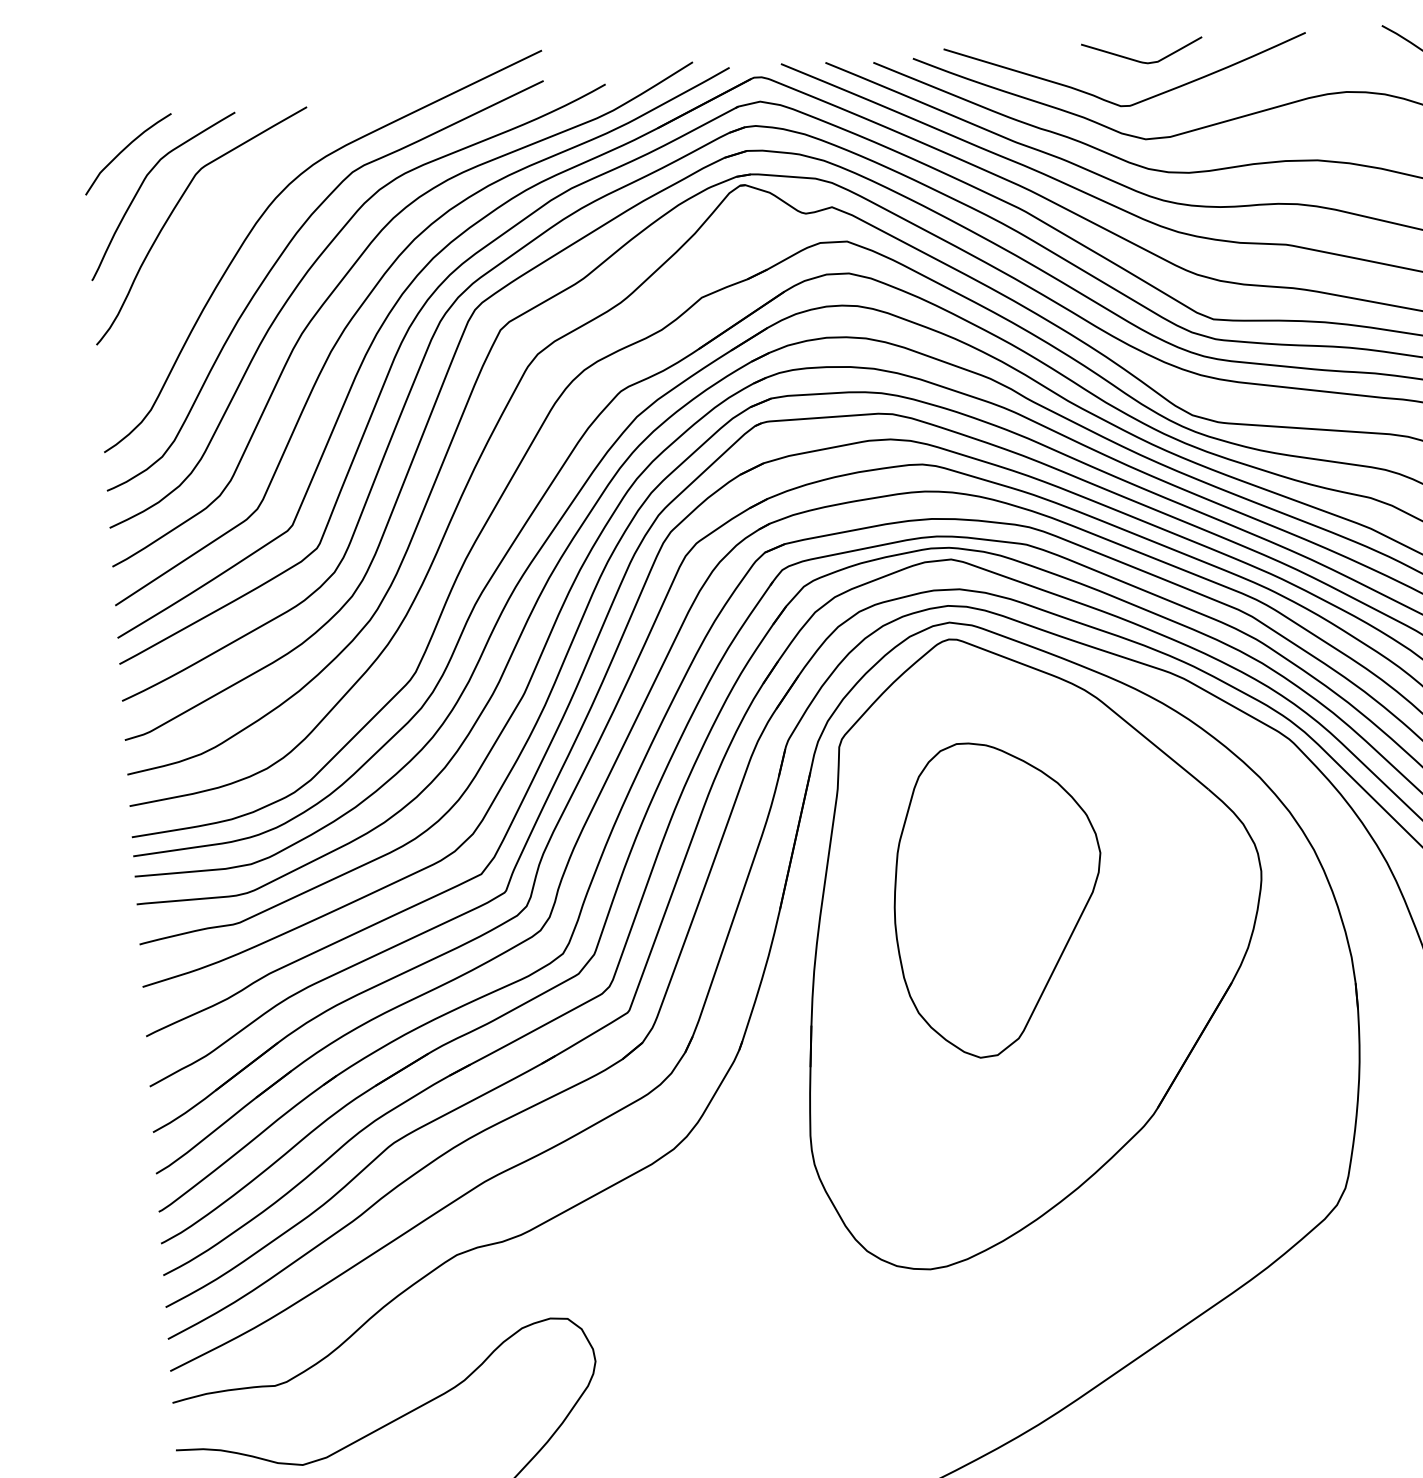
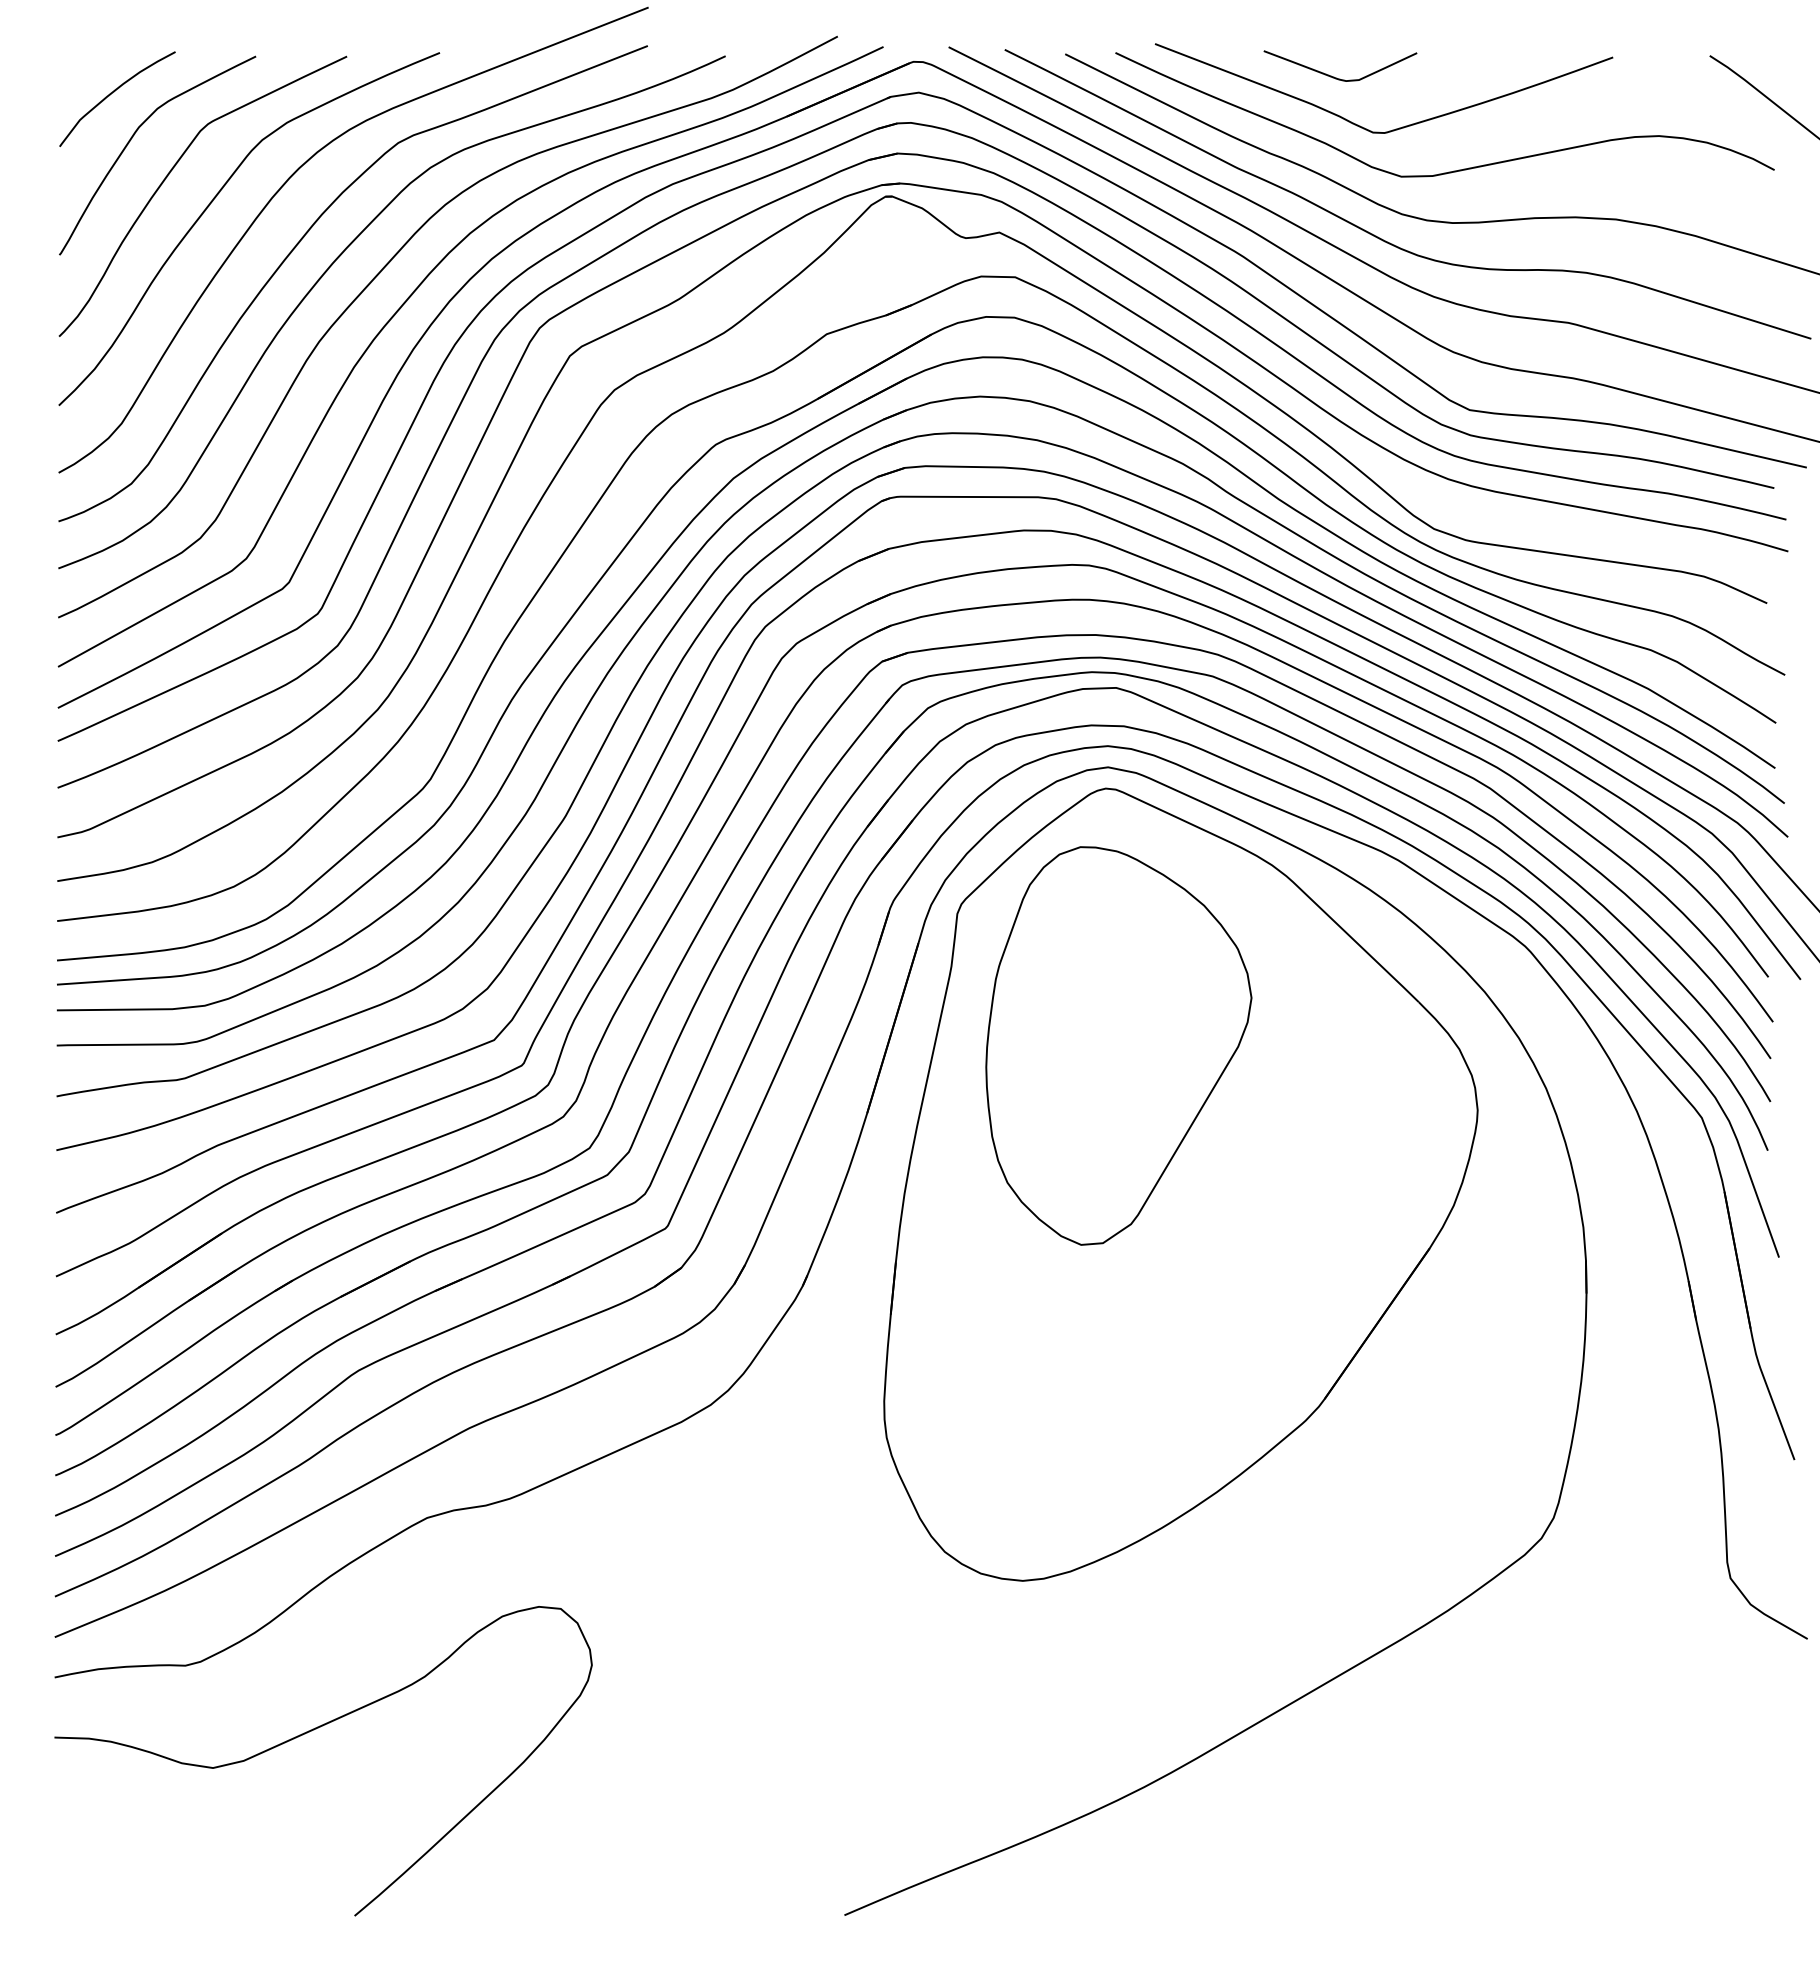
curve: (1138, 60) -> (1334, 76), moved
curve: (210, 229) -> (213, 201), added
part: (998, 898) -> (1118, 1045), moved

